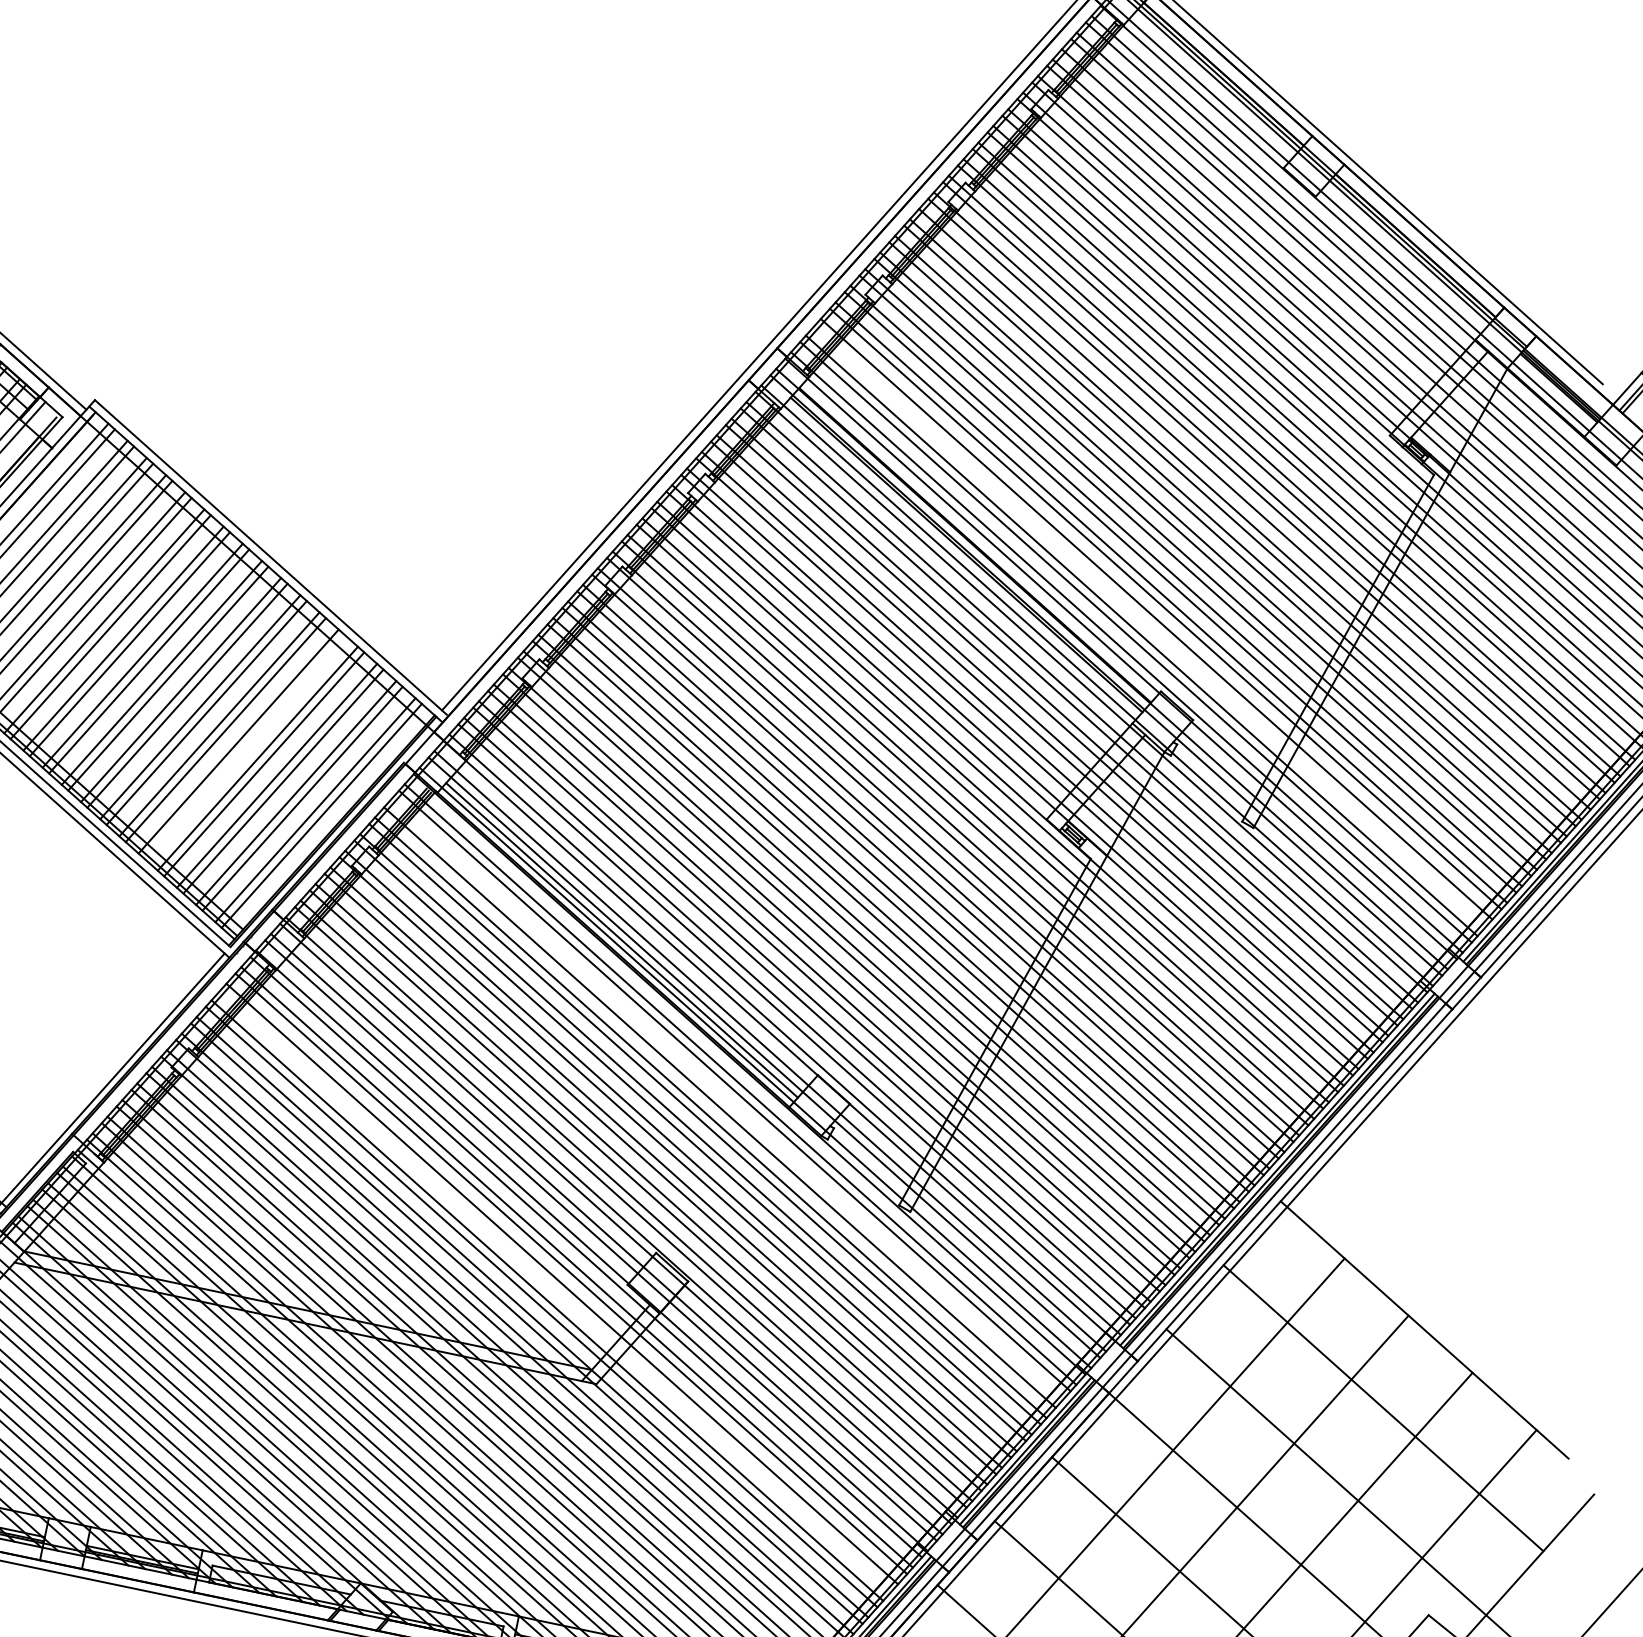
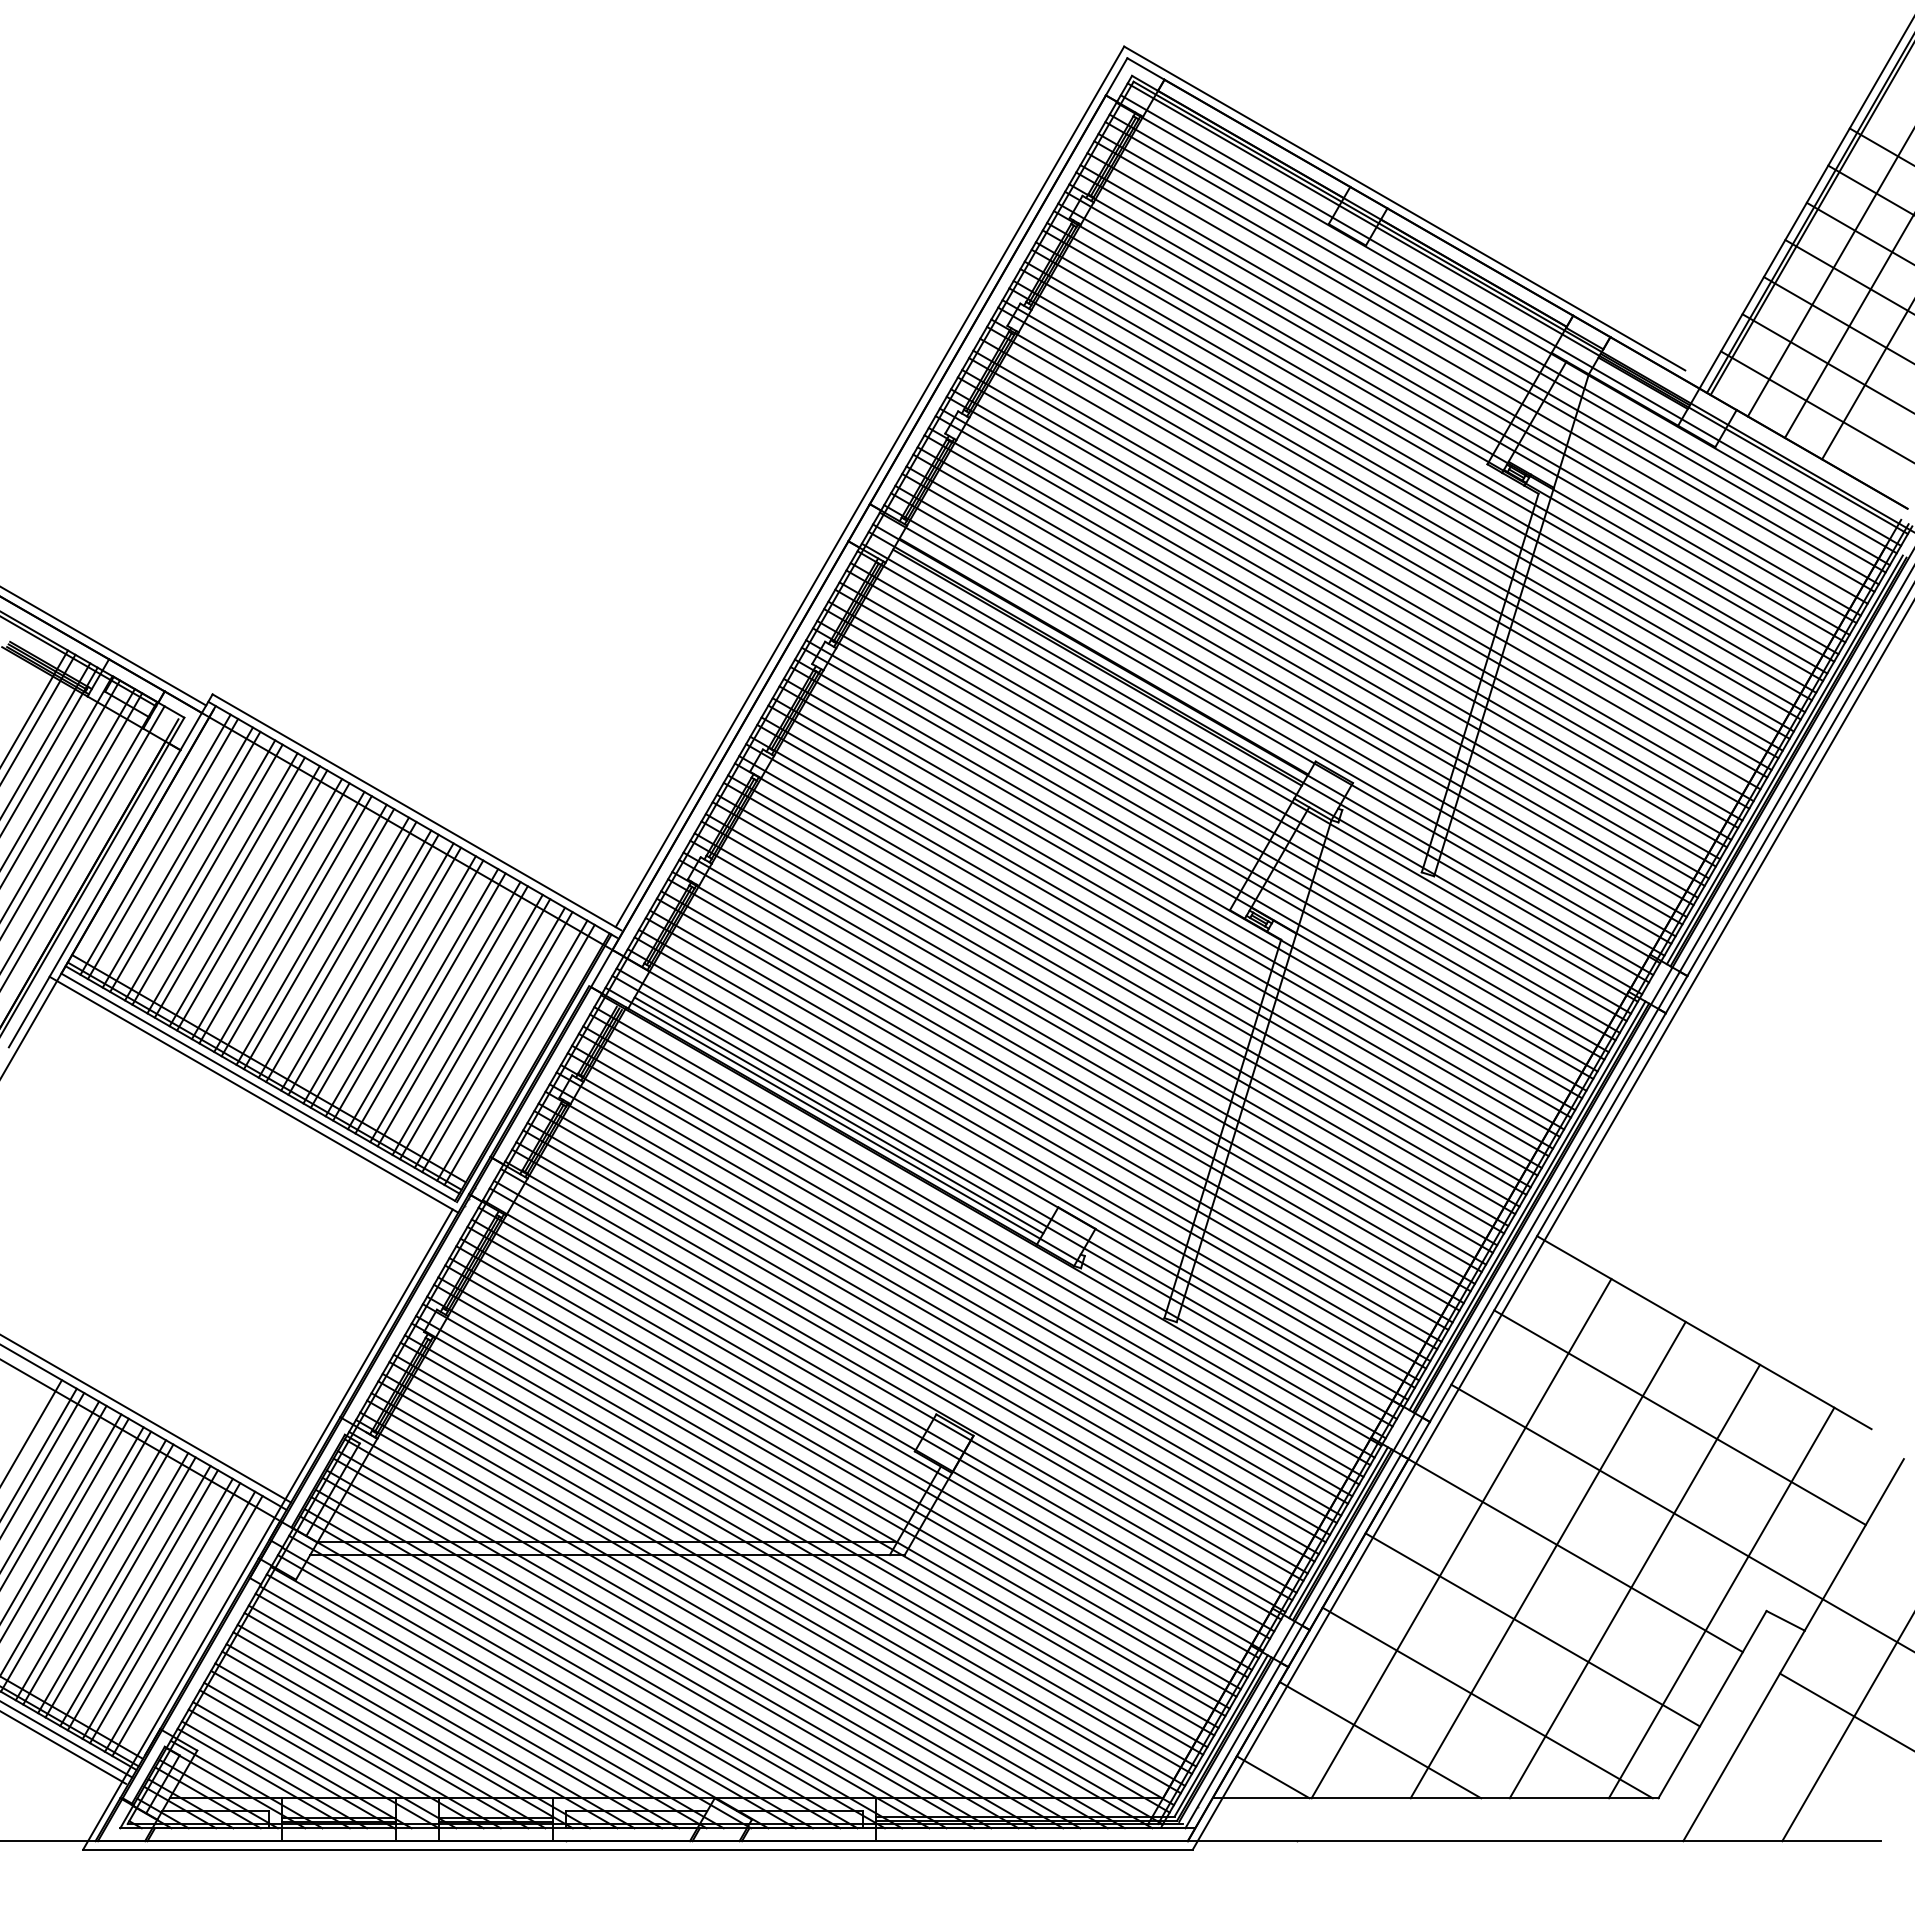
line: (1151, 625) -> (1292, 698), added
line: (245, 747) -> (430, 1003), added
line: (725, 1101) -> (973, 1251), added
line: (556, 1290) -> (846, 1471), added

